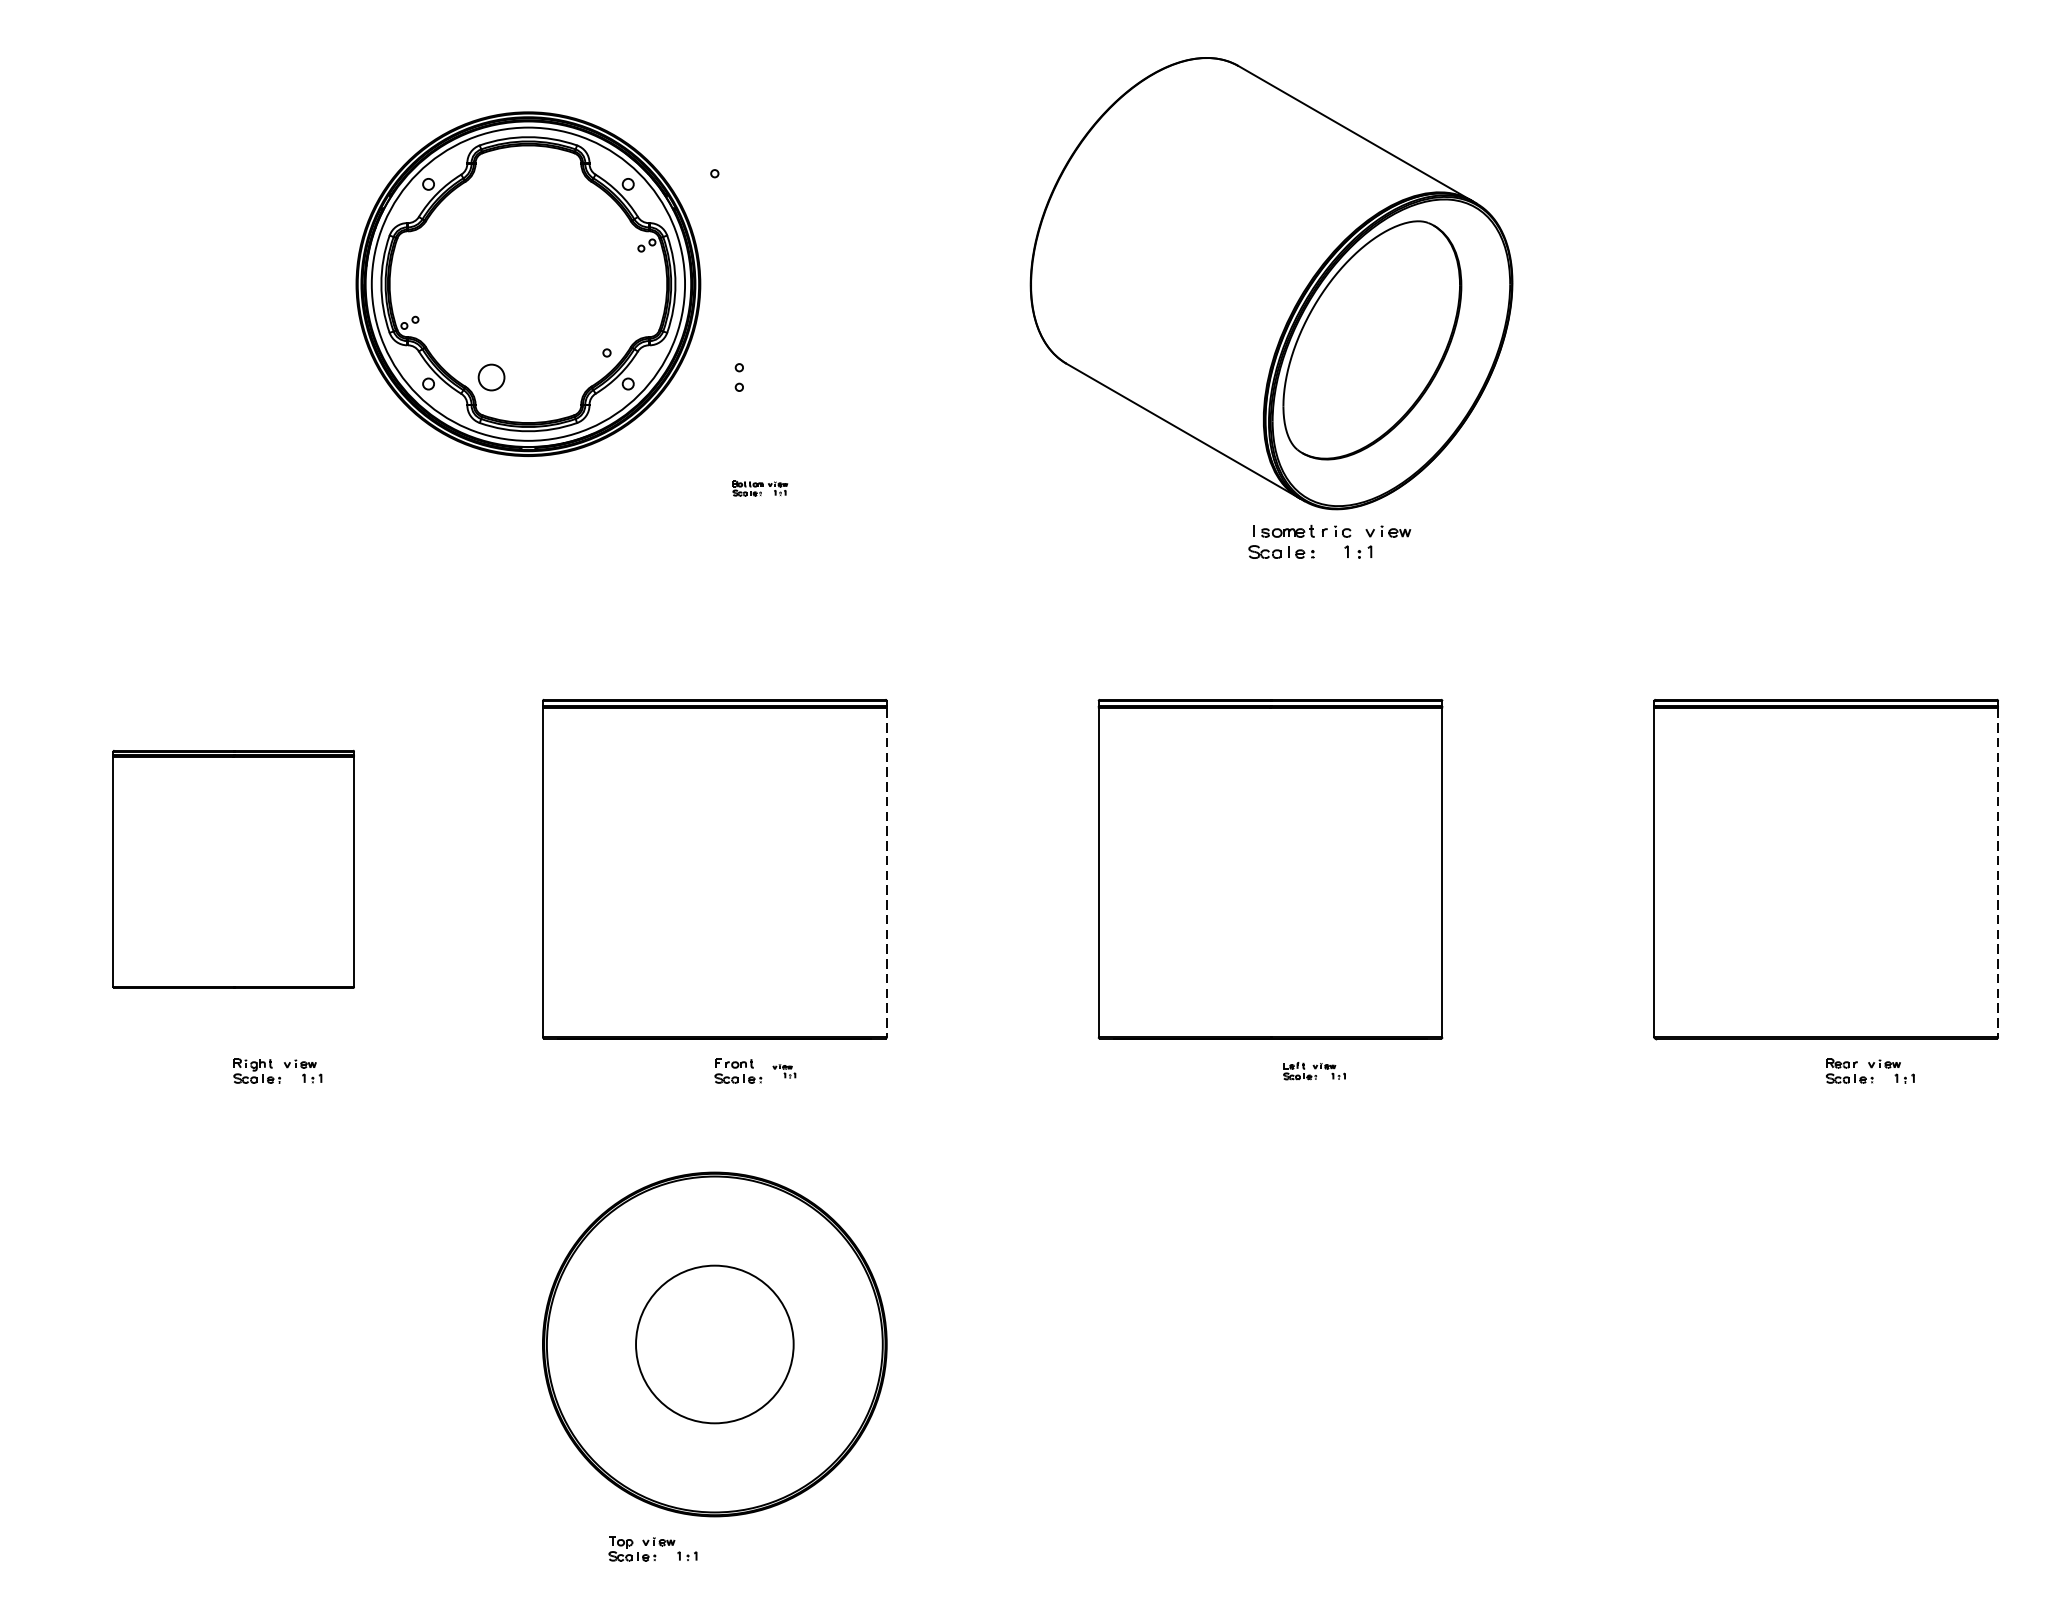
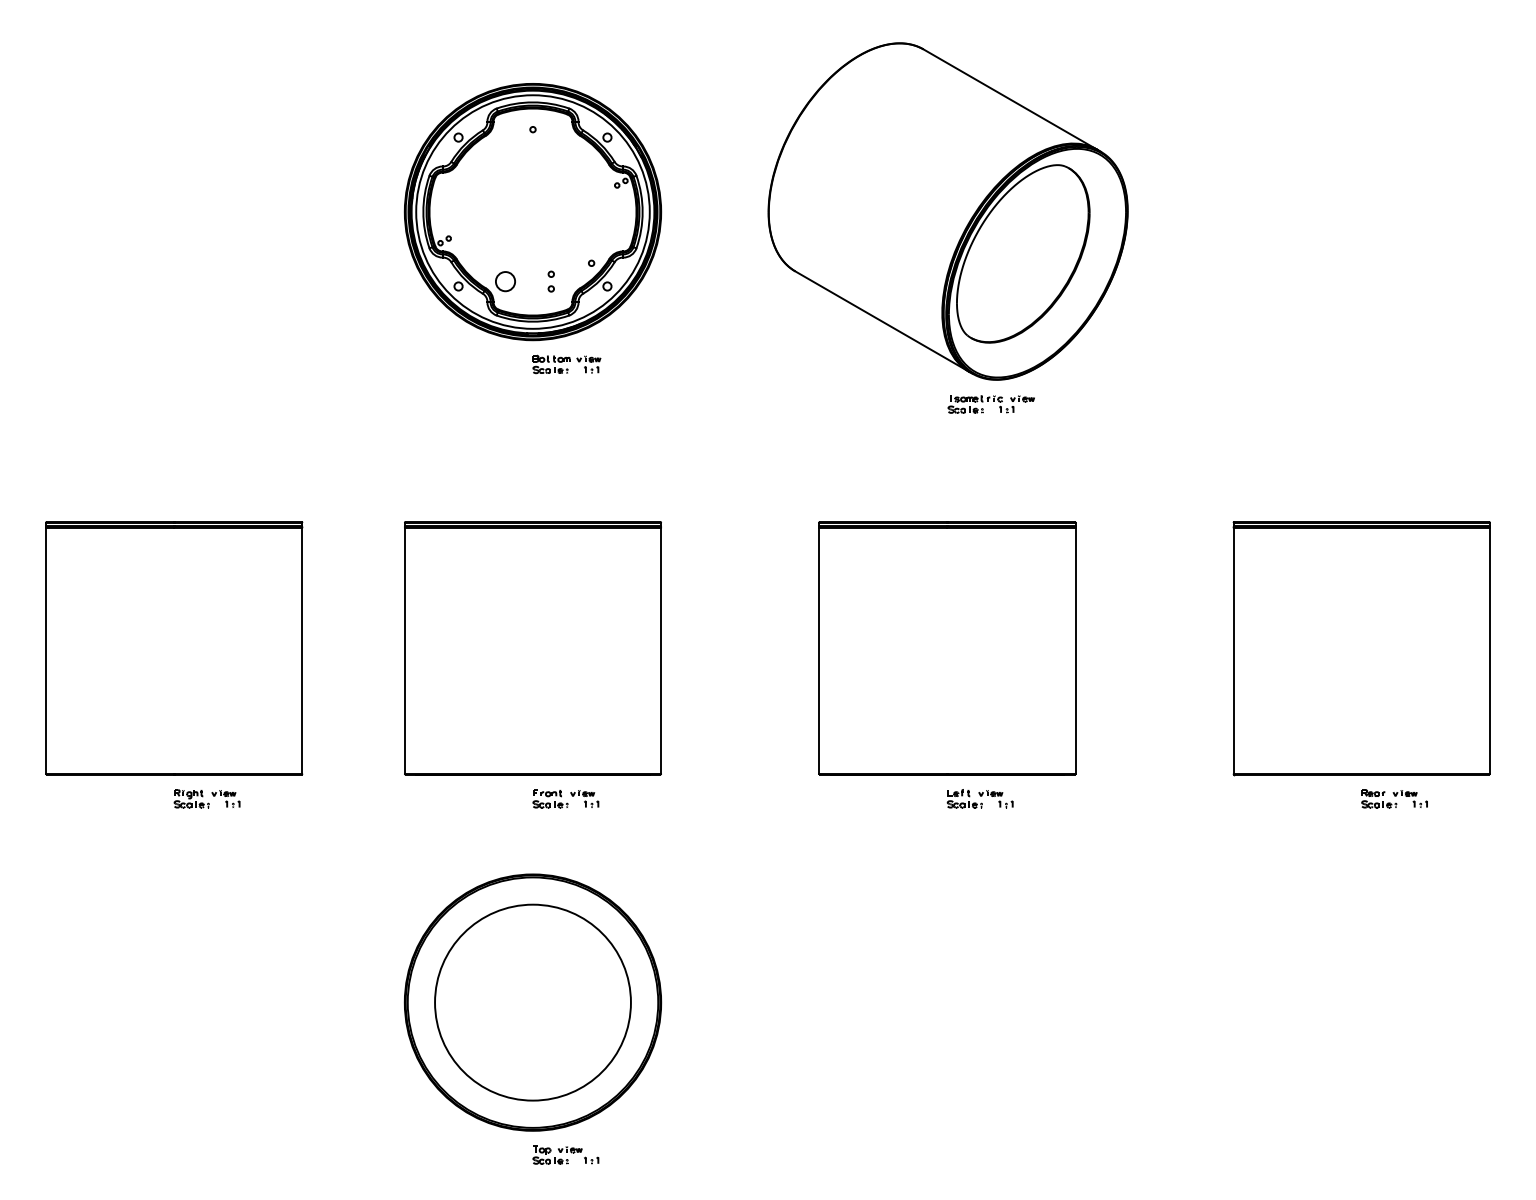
part: (527, 284) -> (532, 212), moved
part: (759, 488) -> (566, 364), size x1.67
part: (1328, 542) -> (990, 404), size x0.71
part: (234, 869) -> (174, 648), size x1.43
line: (887, 873) -> (661, 651), dashed -> solid
line: (1997, 873) -> (1489, 651), dashed -> solid
part: (783, 1070) -> (584, 798), size x1.67
part: (1313, 1070) -> (979, 798), size x1.43
circle: (714, 1344) -> (532, 1002), size x1.67
part: (652, 1548) -> (565, 1154), moved

